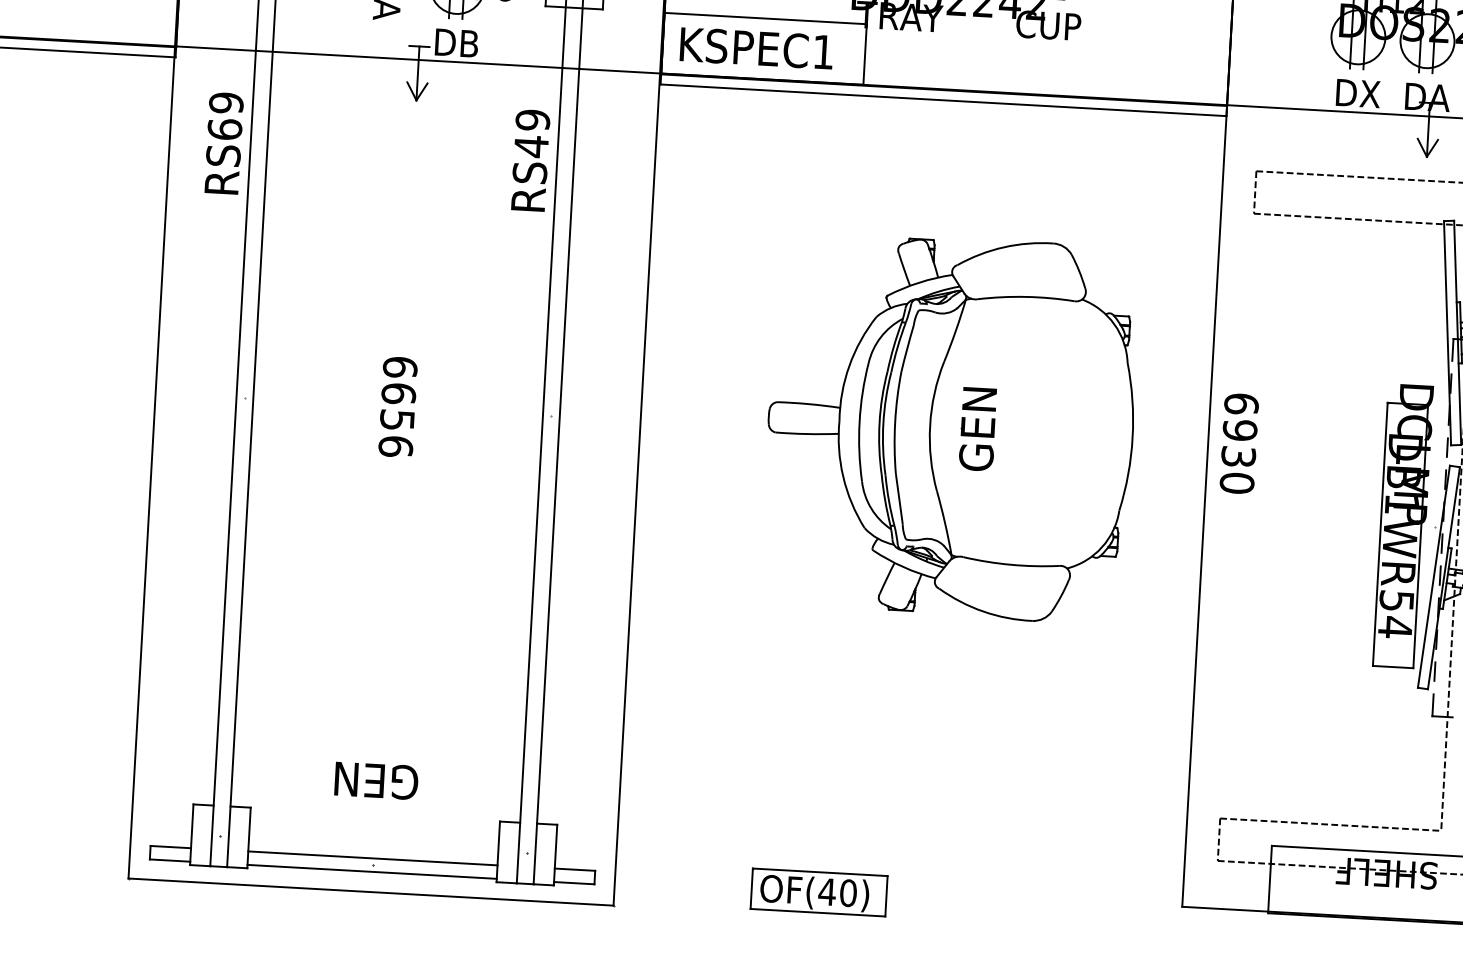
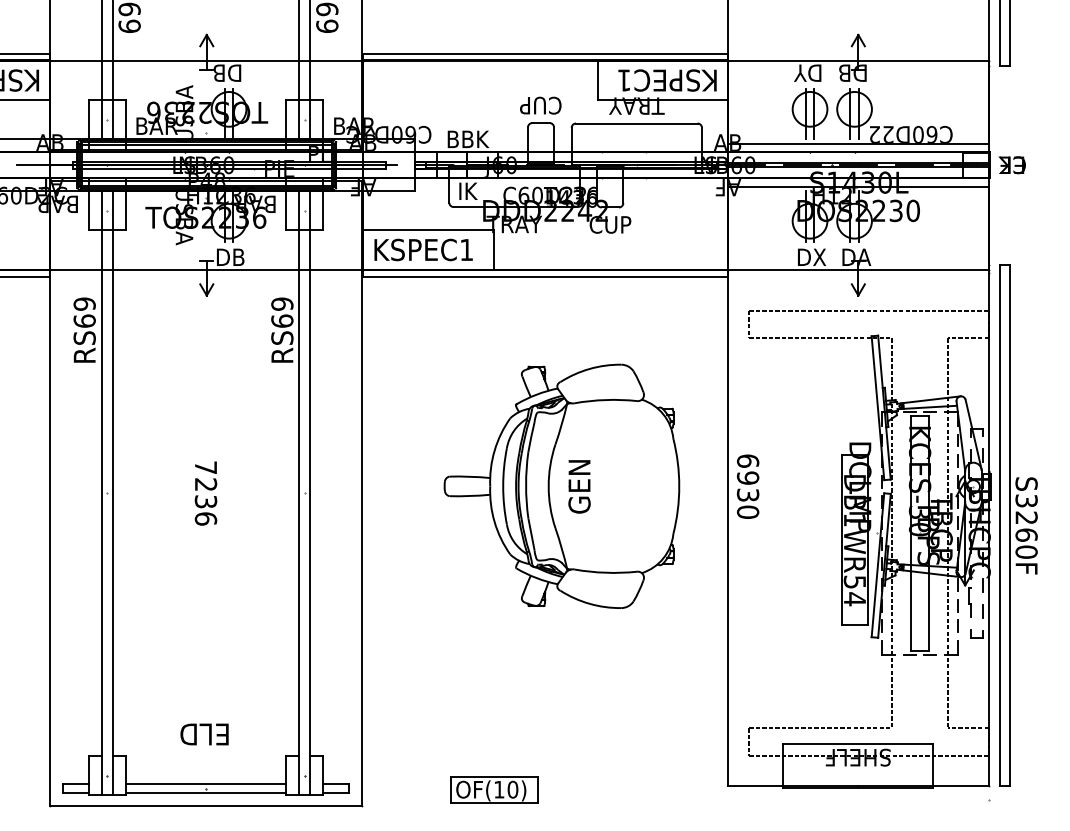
text: (531, 147) -> (282, 321), RS49 -> RS69
text: (398, 393) -> (205, 484), 6656 -> 7236
text: (376, 780) -> (205, 734), GEN -> ELD
text: (826, 891) -> (498, 789), OF(40) -> OF(10)

